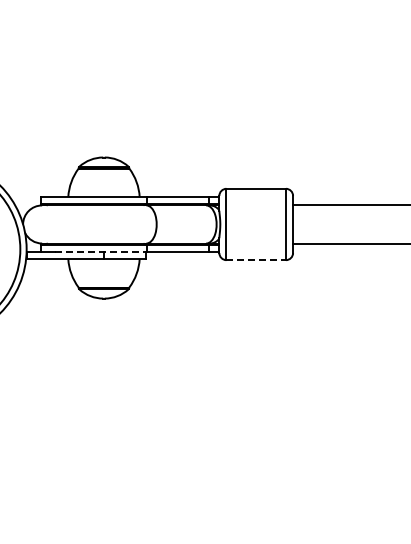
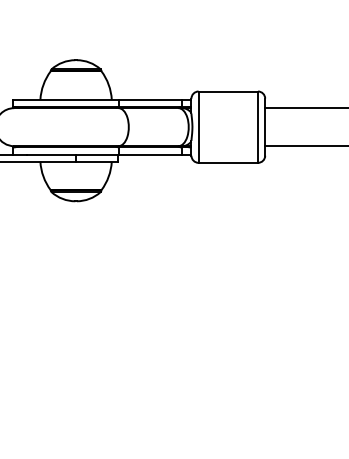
line: (101, 251) -> (73, 154), dashed -> solid
line: (256, 260) -> (228, 163), dashed -> solid

